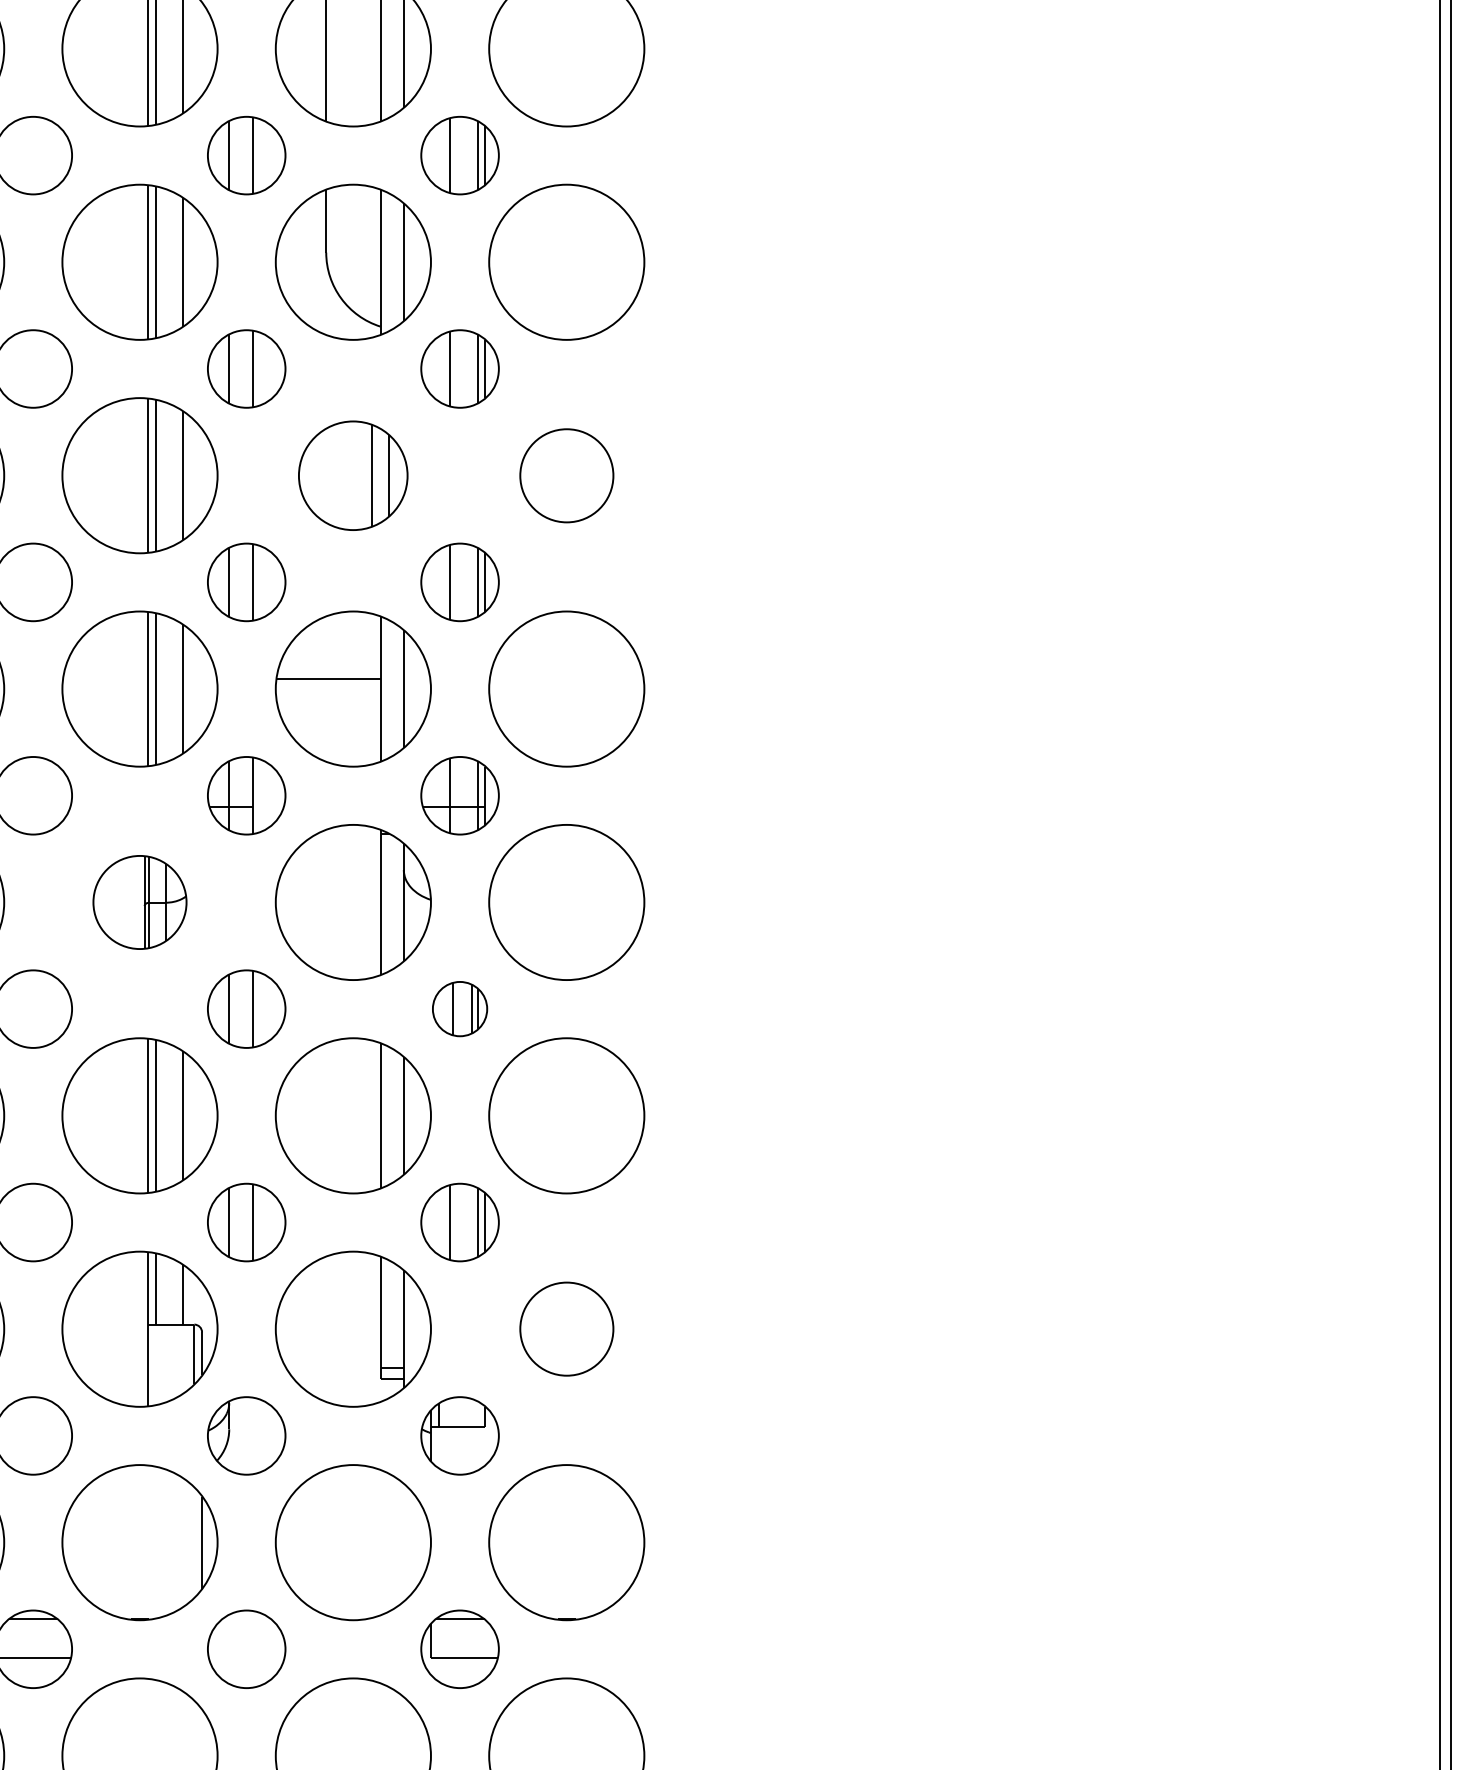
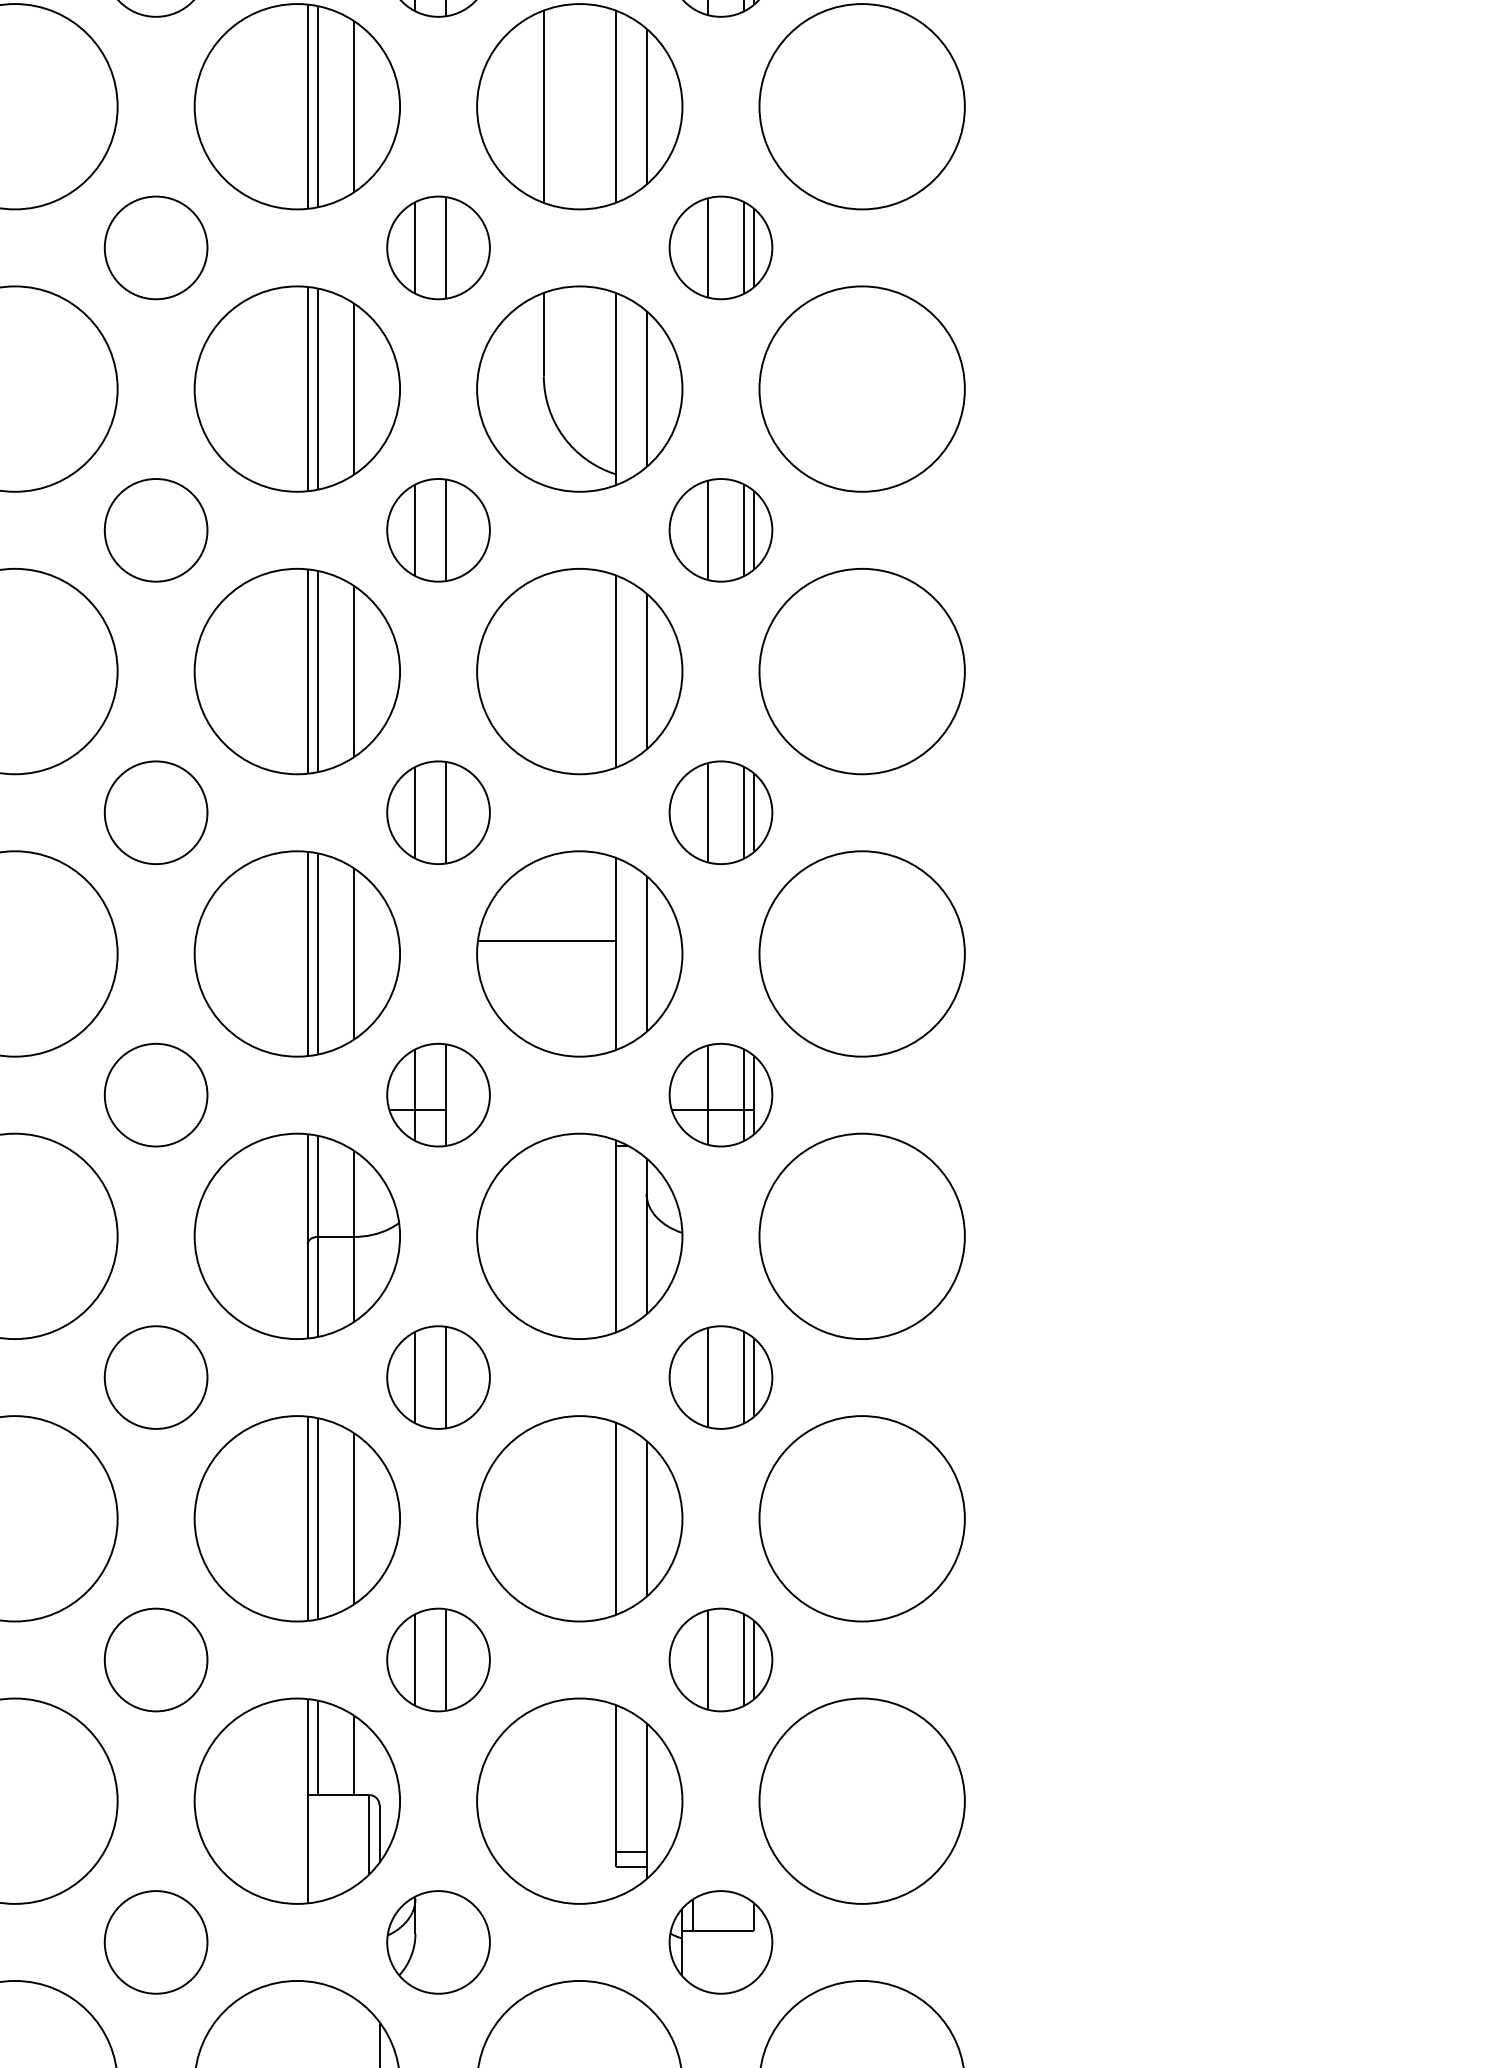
part: (352, 475) -> (578, 671), size x1.43
part: (566, 475) -> (861, 671), size x1.67
part: (139, 902) -> (296, 1236), size x1.67
part: (459, 1008) -> (720, 1376), size x1.43
part: (566, 1328) -> (861, 1800), size x1.67

